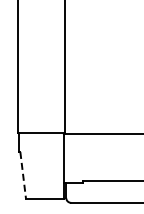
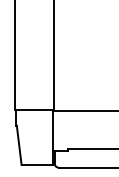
line: (23, 175) -> (19, 145), dashed -> solid

